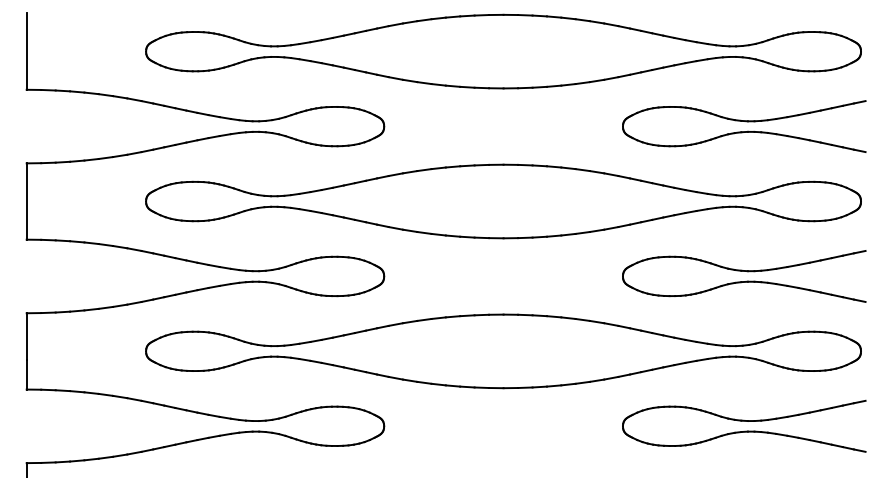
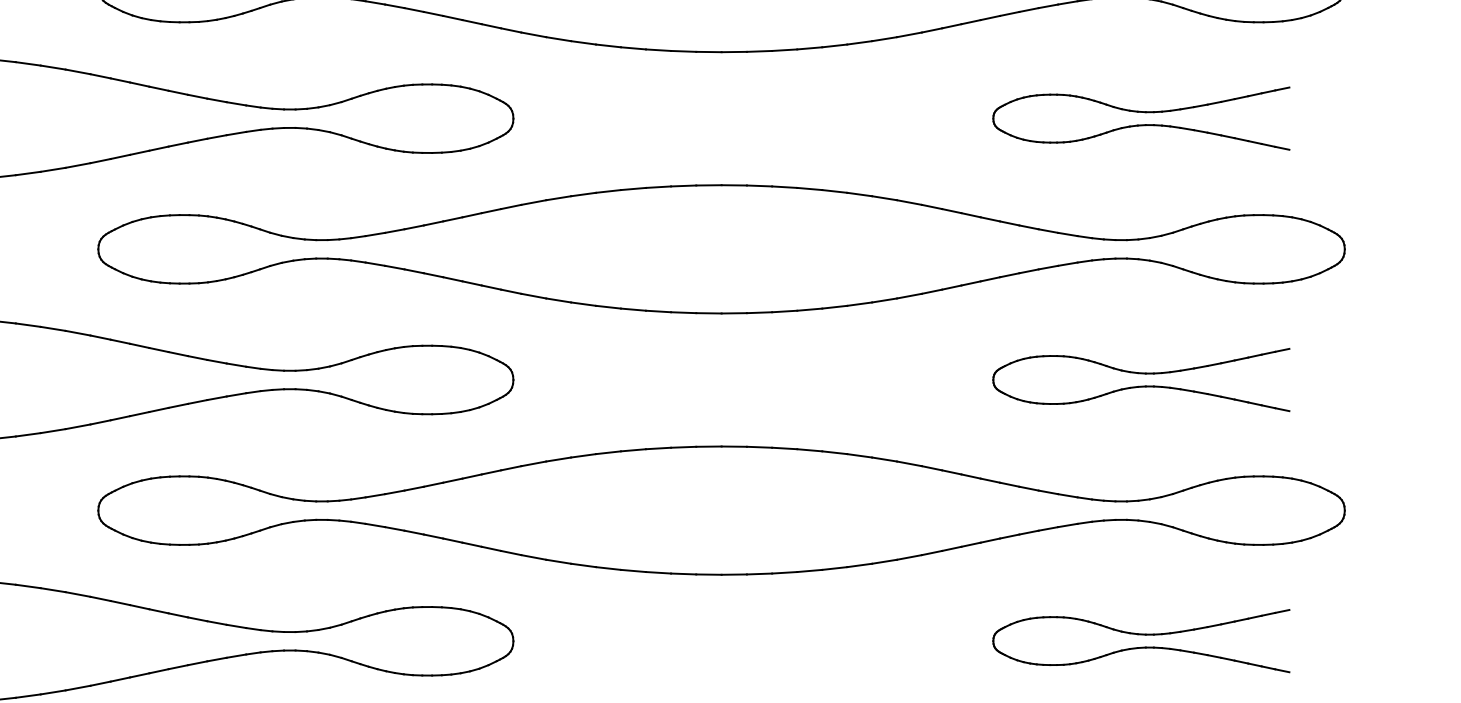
part: (744, 126) -> (1141, 118), size x0.7
part: (744, 276) -> (1141, 380), size x0.7
part: (744, 425) -> (1141, 639), size x0.7

